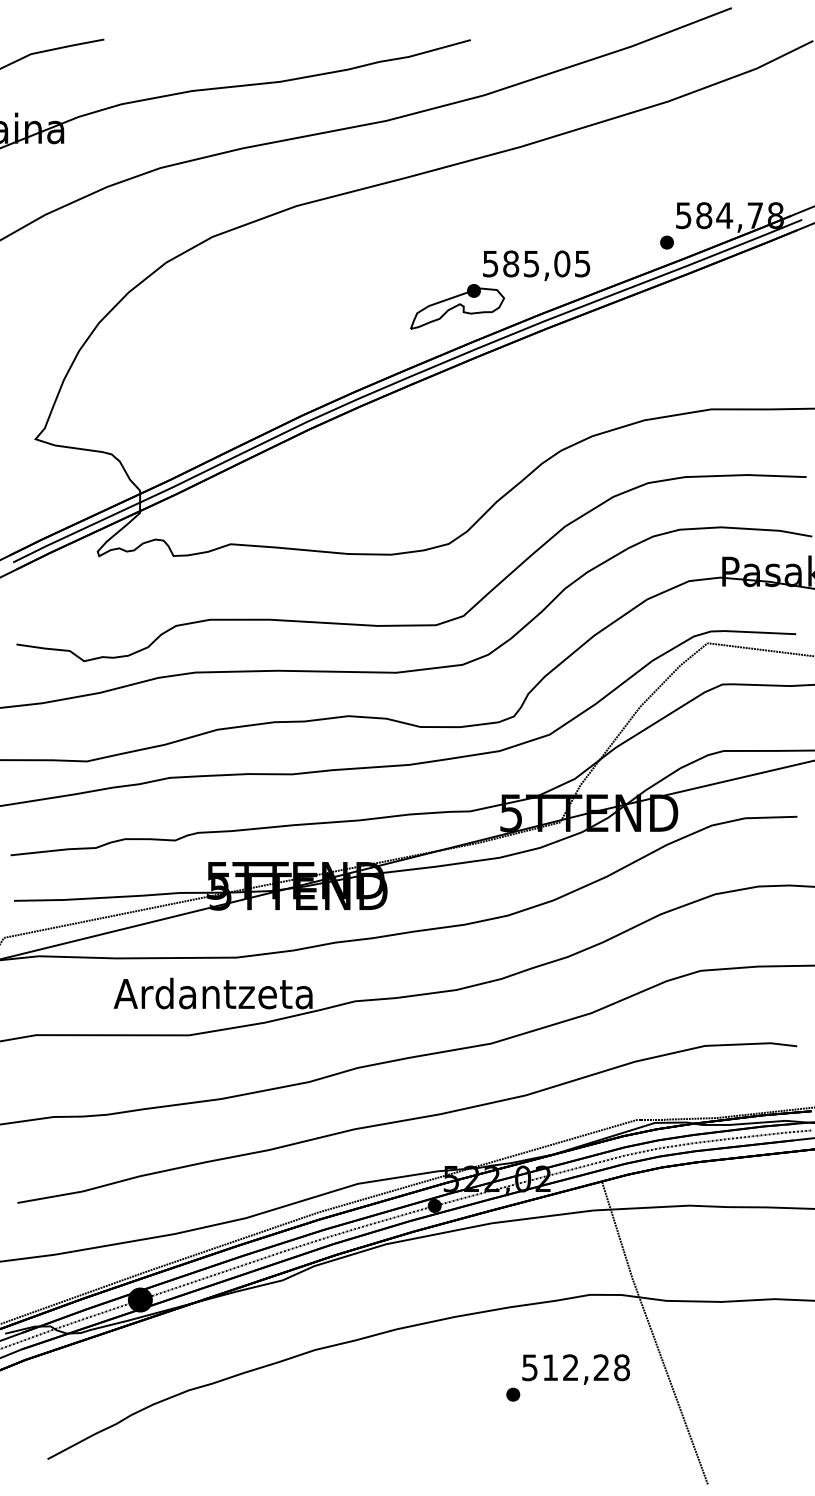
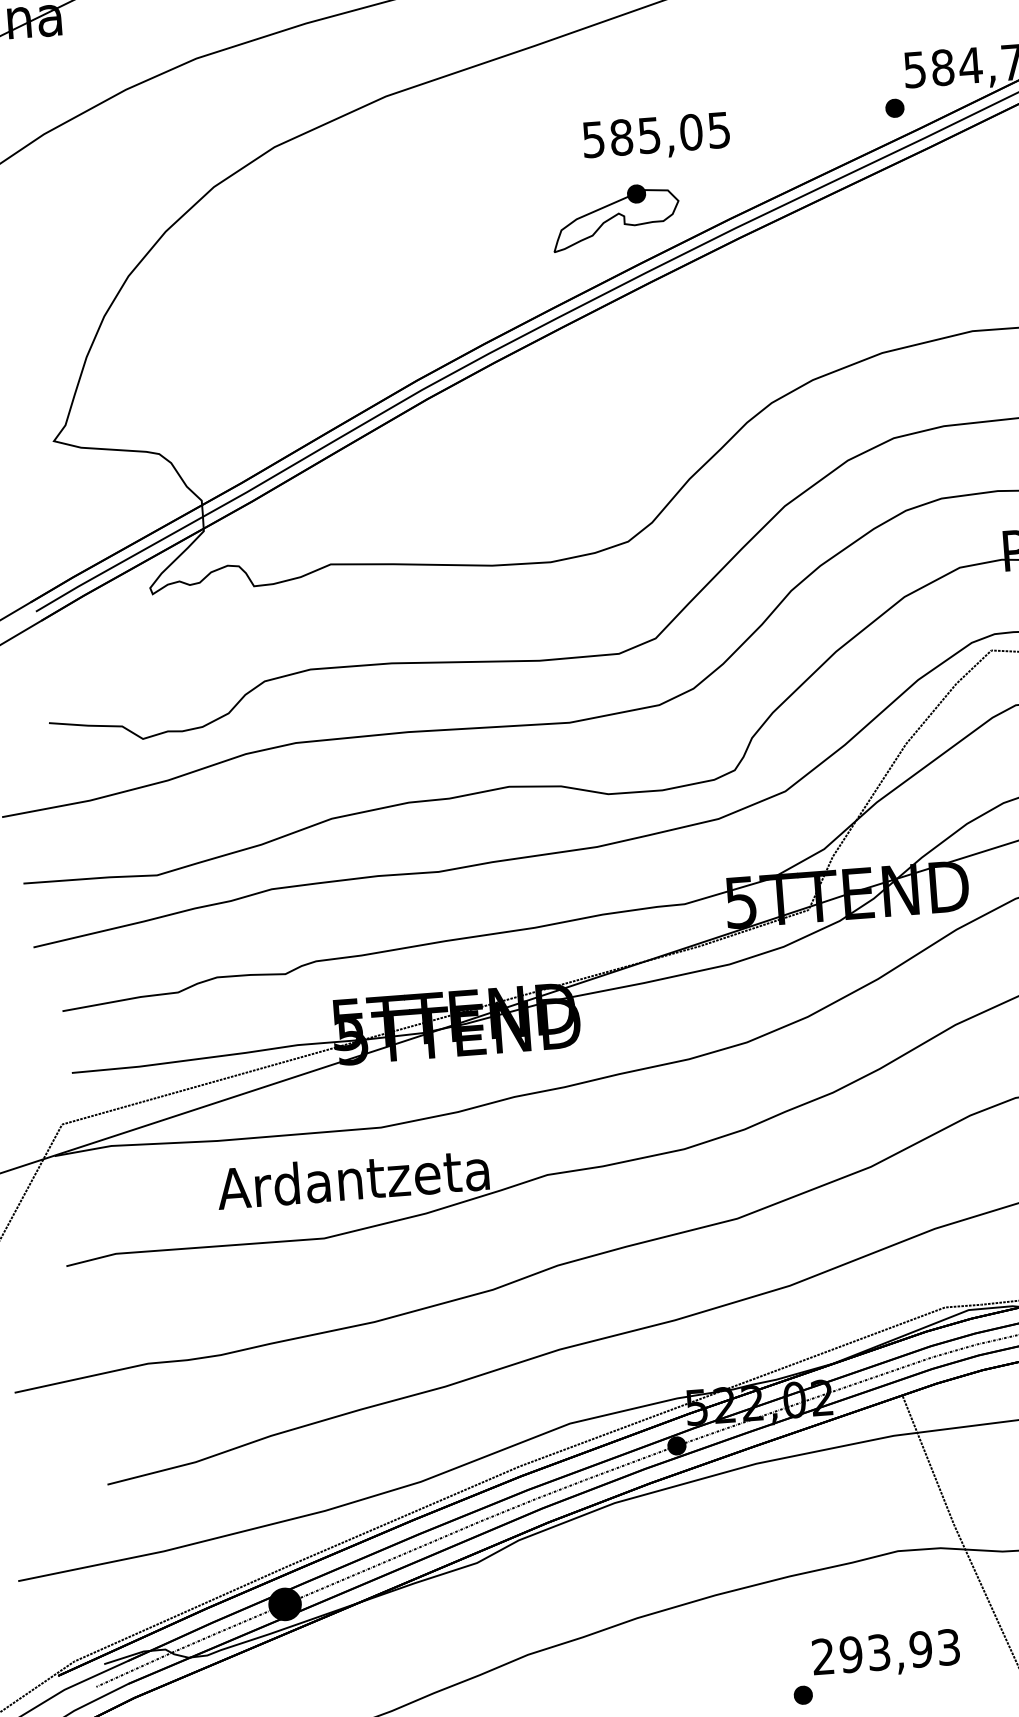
text: (536, 265) -> (656, 137), moved
text: (576, 1367) -> (886, 1651), 512,28 -> 293,93

